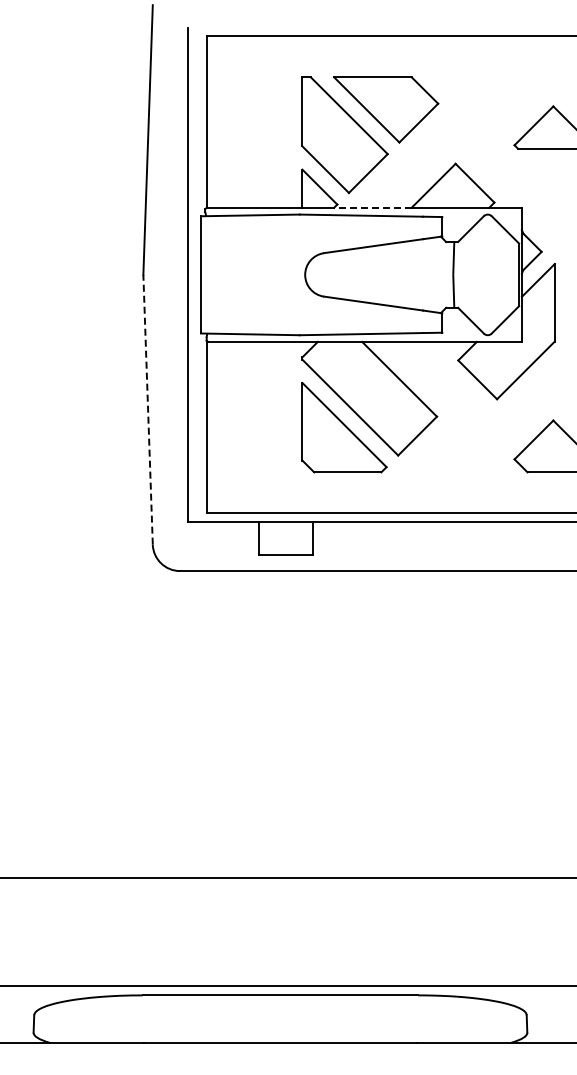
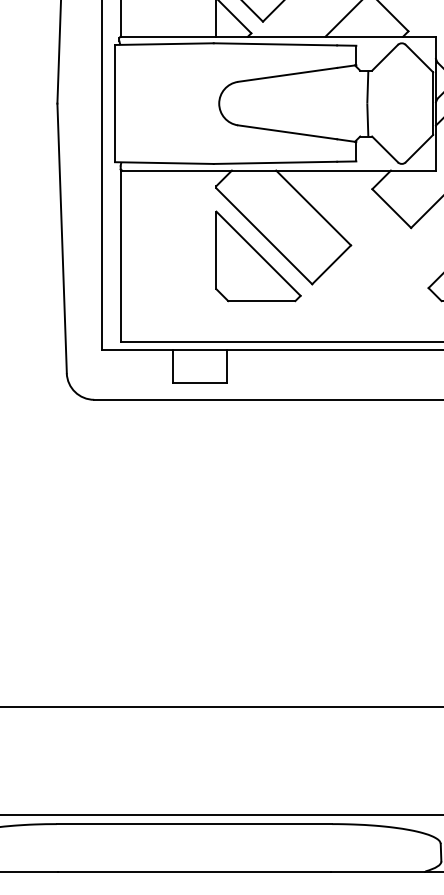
line: (372, 207) -> (286, 36), dashed -> solid
line: (148, 409) -> (62, 238), dashed -> solid

